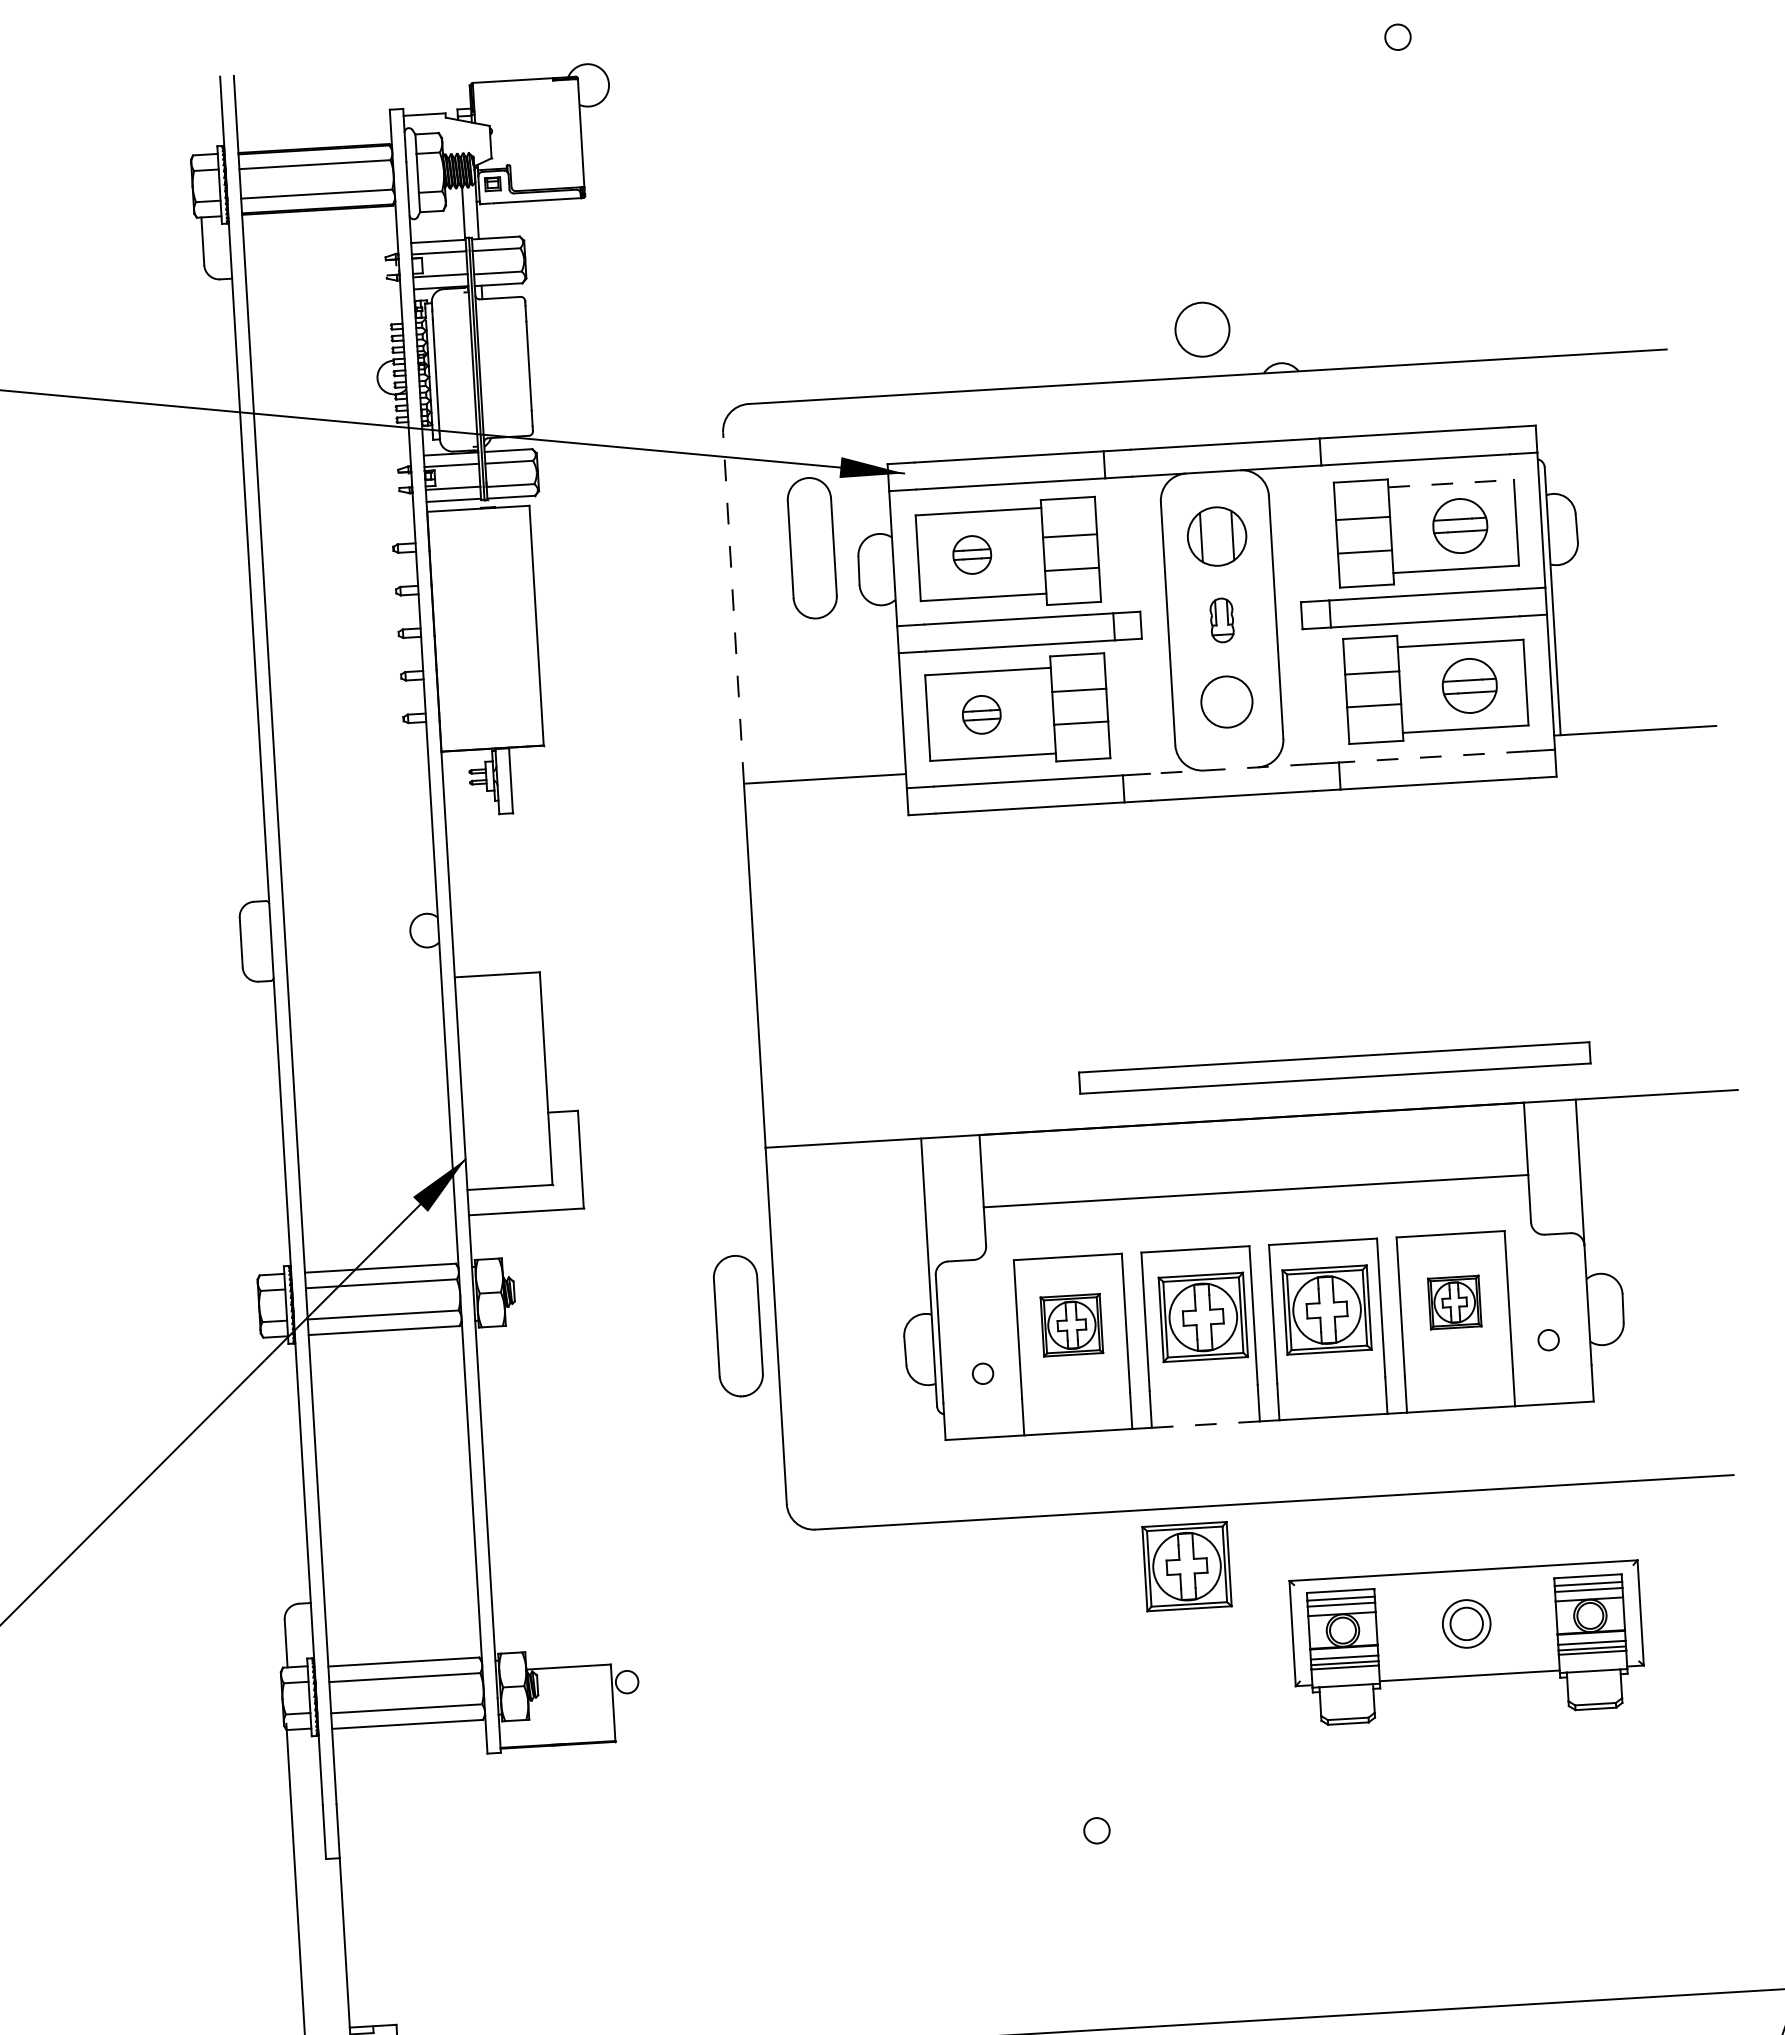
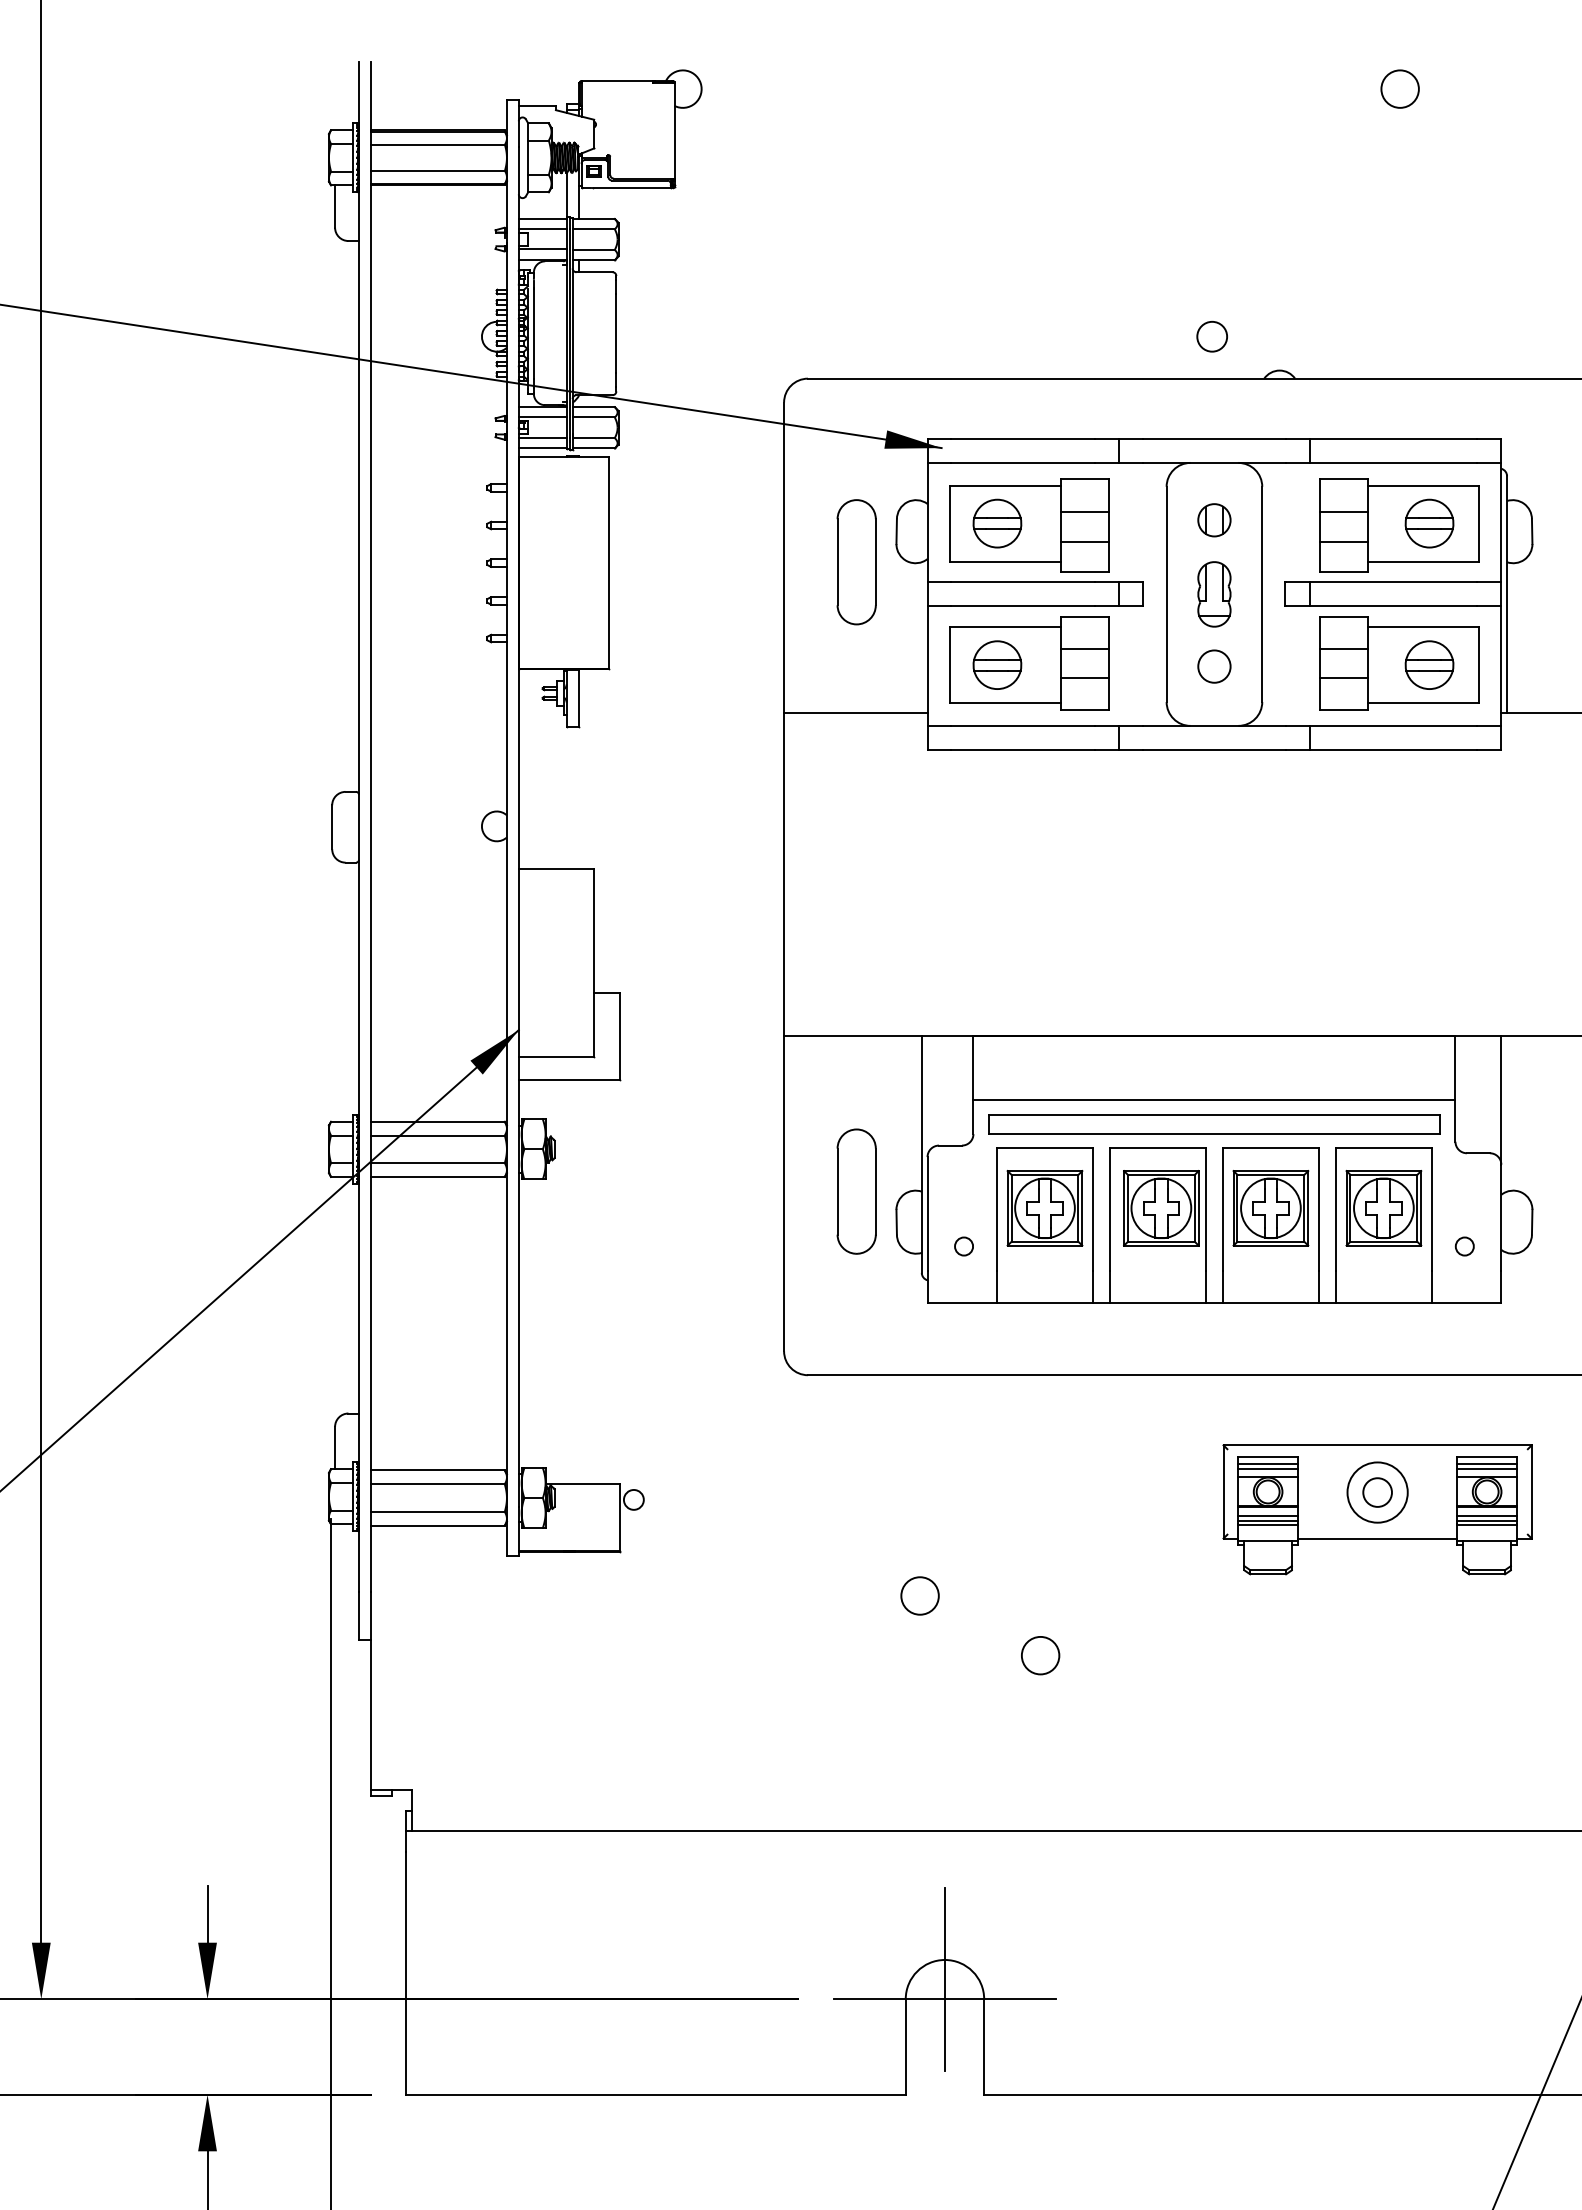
circle: (1397, 36) -> (1399, 88), size x1.67
circle: (1201, 329) -> (1211, 336), size x0.62
line: (1450, 483) -> (1423, 485), dashed -> solid
part: (1217, 536) -> (1214, 520), size x0.62
part: (812, 548) -> (856, 562), moved
part: (972, 554) -> (997, 523), size x1.43
line: (734, 607) -> (784, 557), dashed -> solid
part: (1222, 620) -> (1214, 594), size x1.67
circle: (1227, 701) -> (1214, 666), size x0.71
part: (981, 714) -> (997, 664), size x1.43
line: (1433, 756) -> (1393, 725), dashed -> solid
line: (1230, 768) -> (1214, 725), dashed -> solid
part: (1334, 1068) -> (1214, 1124), moved
part: (1454, 1302) -> (1383, 1208), size x1.67
part: (738, 1325) -> (856, 1191), moved
part: (1071, 1325) -> (1044, 1208), size x1.43
line: (1205, 1425) -> (1157, 1303), dashed -> solid
part: (1186, 1566) -> (1133, 1427), removed
circle: (1466, 1623) -> (1377, 1492), size x1.43
circle: (956, 1770) -> (919, 1595), added
circle: (1096, 1830) -> (1040, 1655), size x1.67

